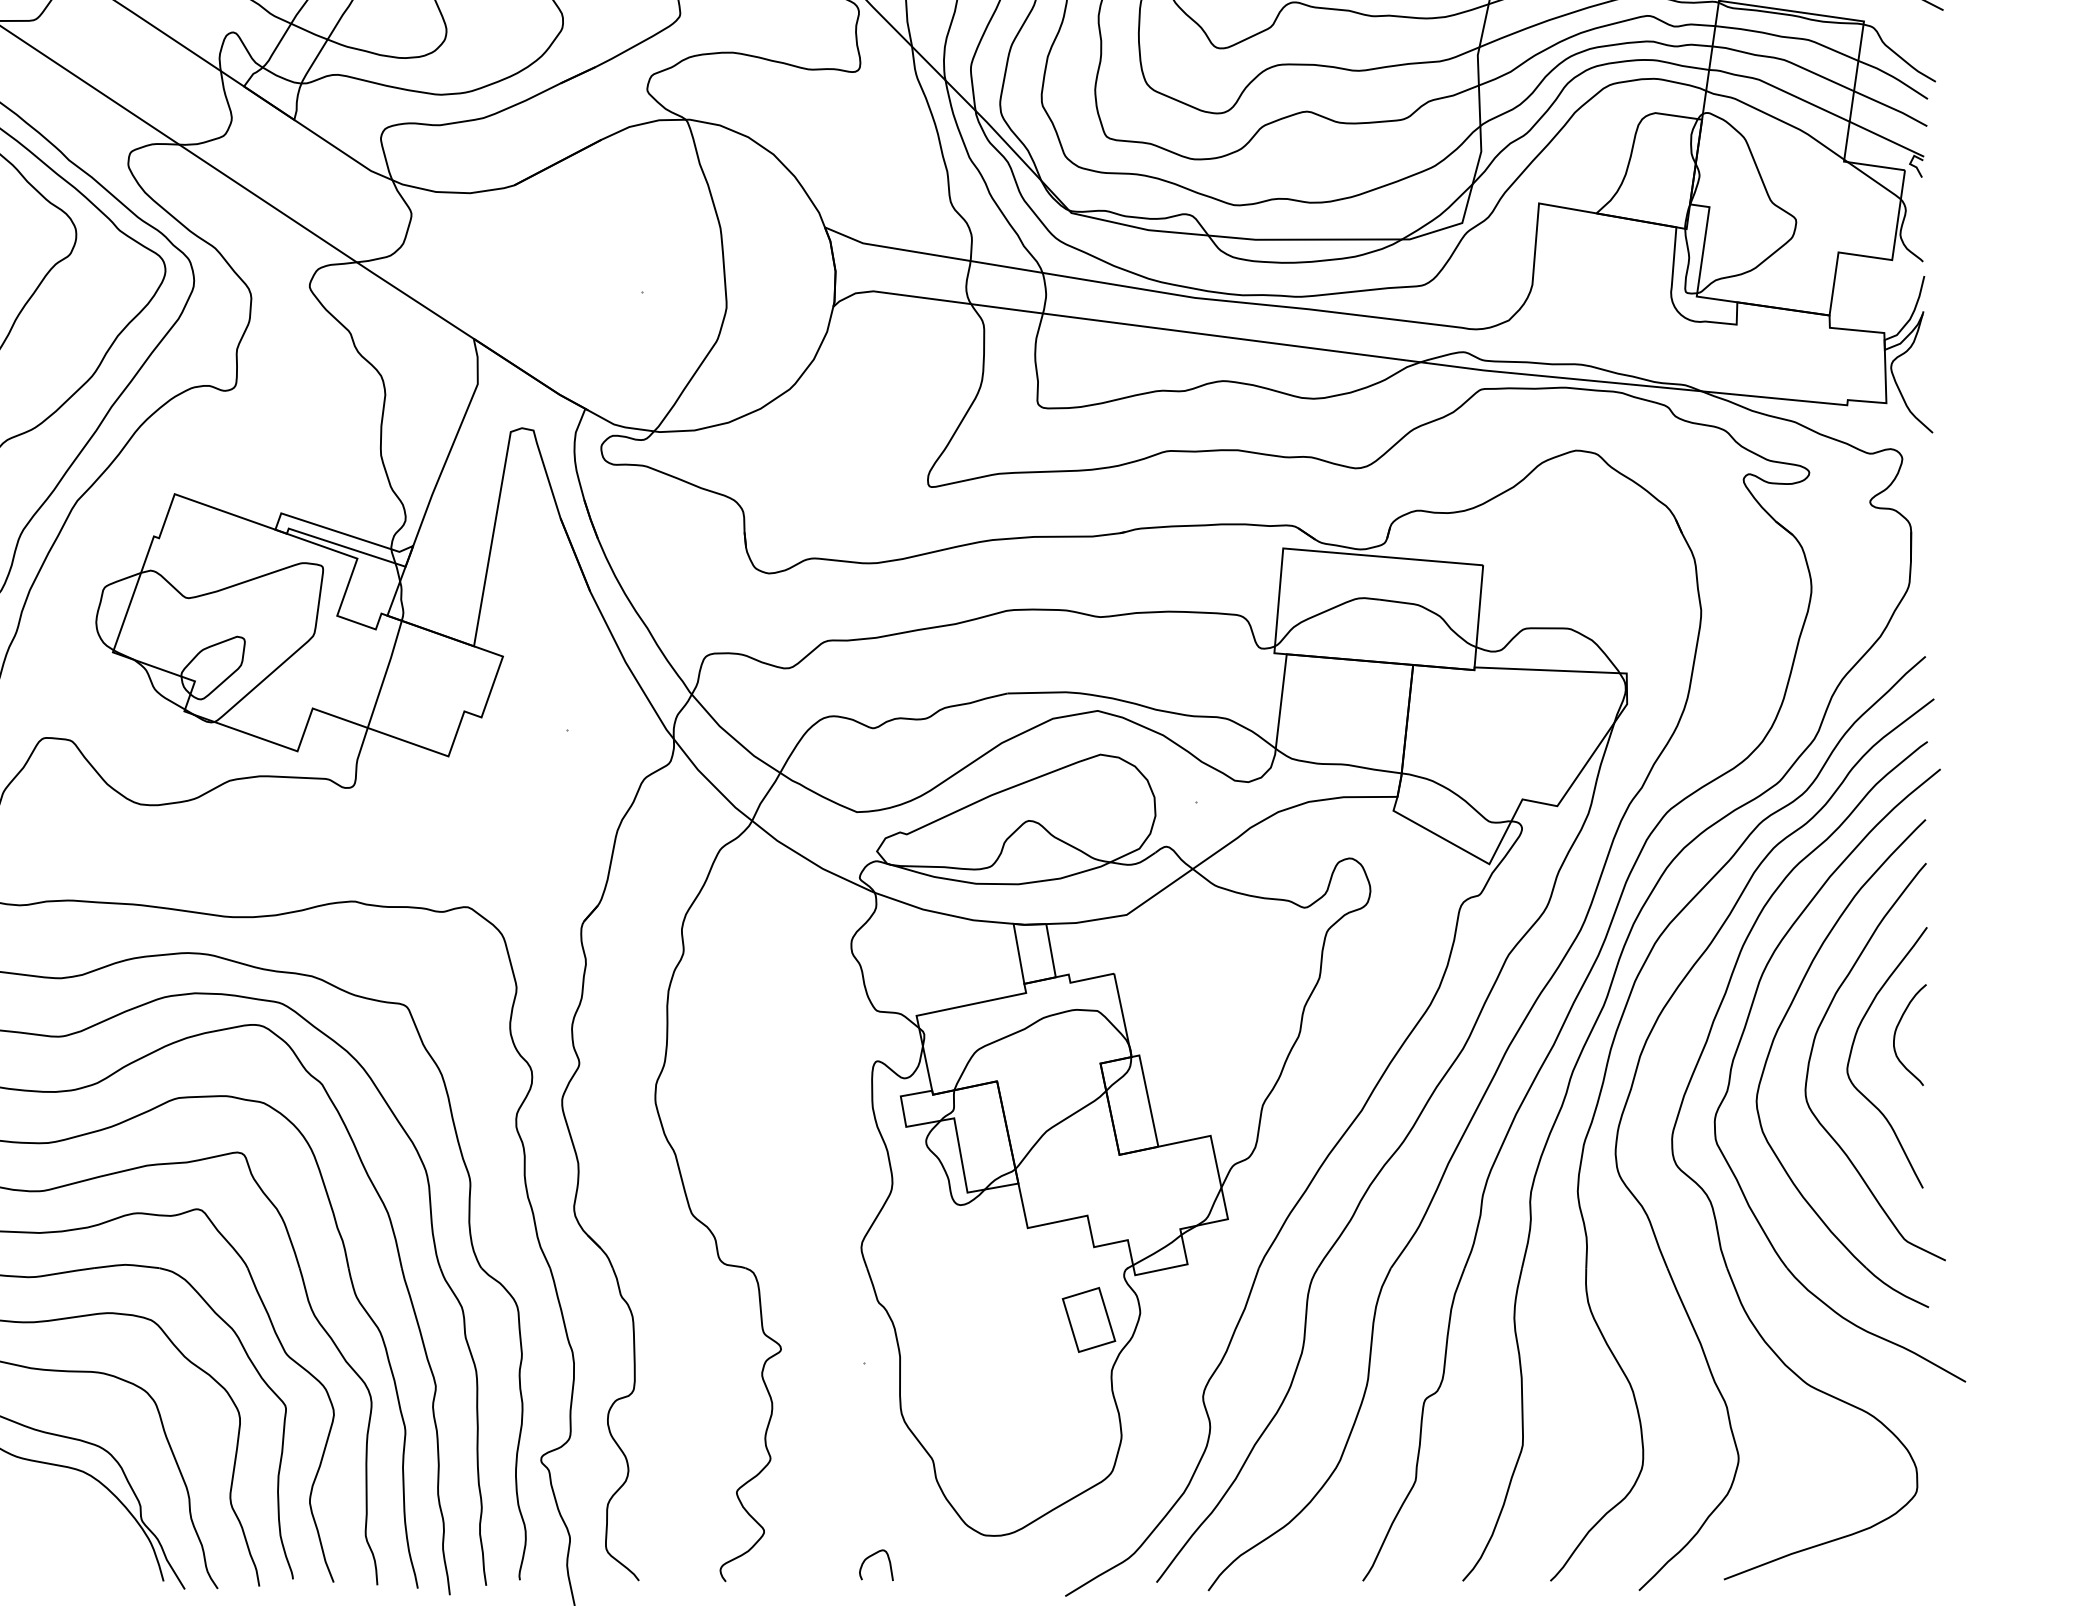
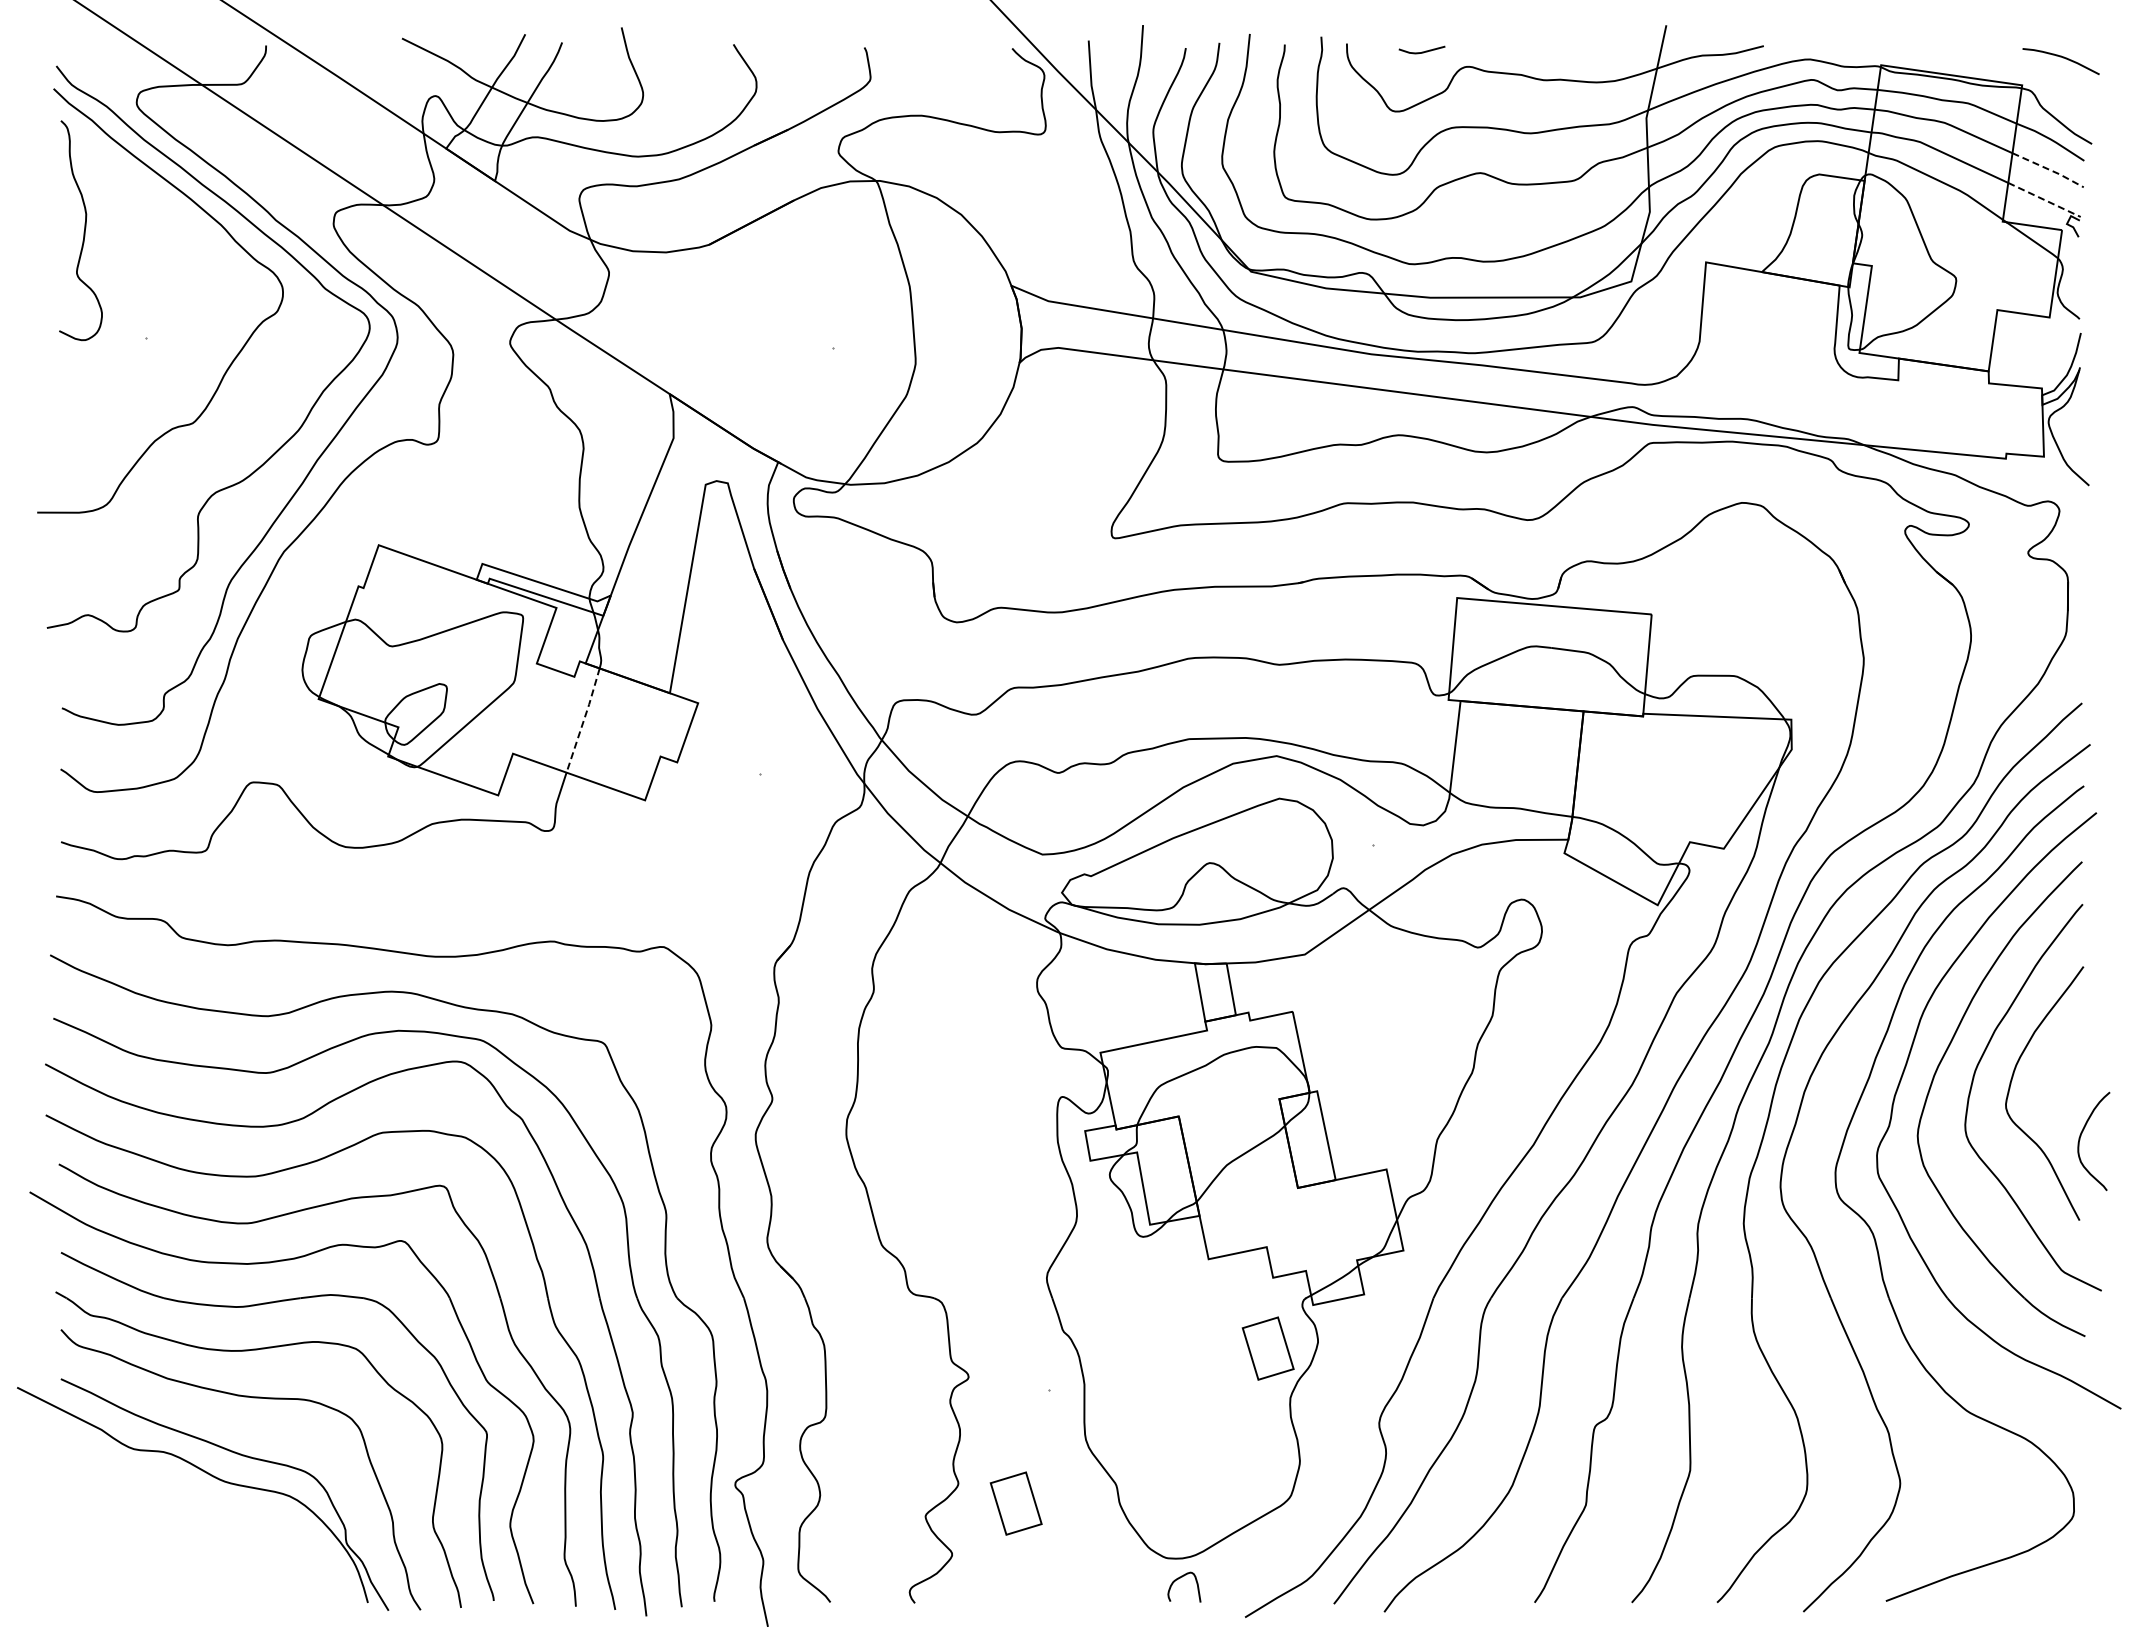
line: (1892, 107) -> (2049, 169), solid -> dashed
line: (1886, 139) -> (2044, 200), solid -> dashed
line: (385, 674) -> (583, 720), solid -> dashed
curve: (1897, 1029) -> (2081, 1136), moved
part: (829, 1479) -> (1015, 1503), added
curve: (872, 1556) -> (1180, 1578), moved

